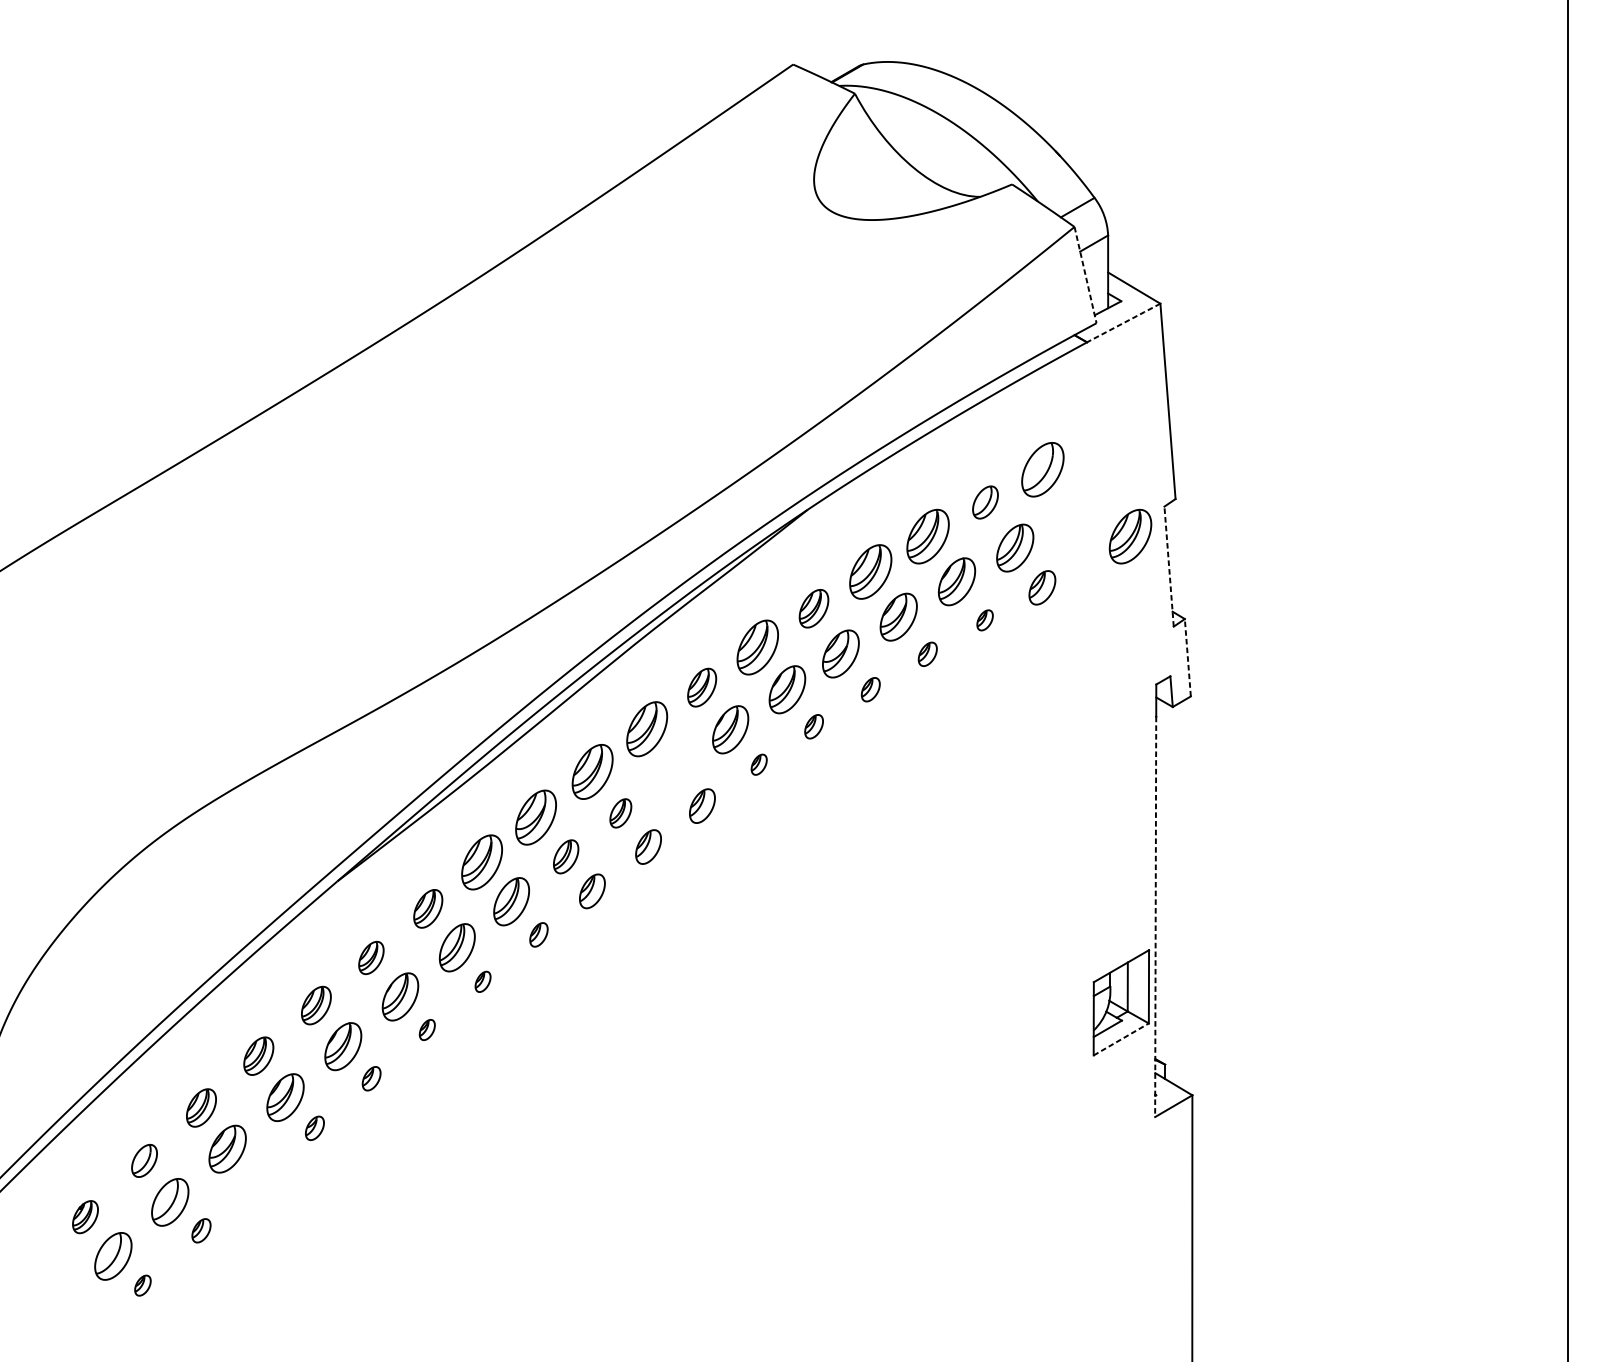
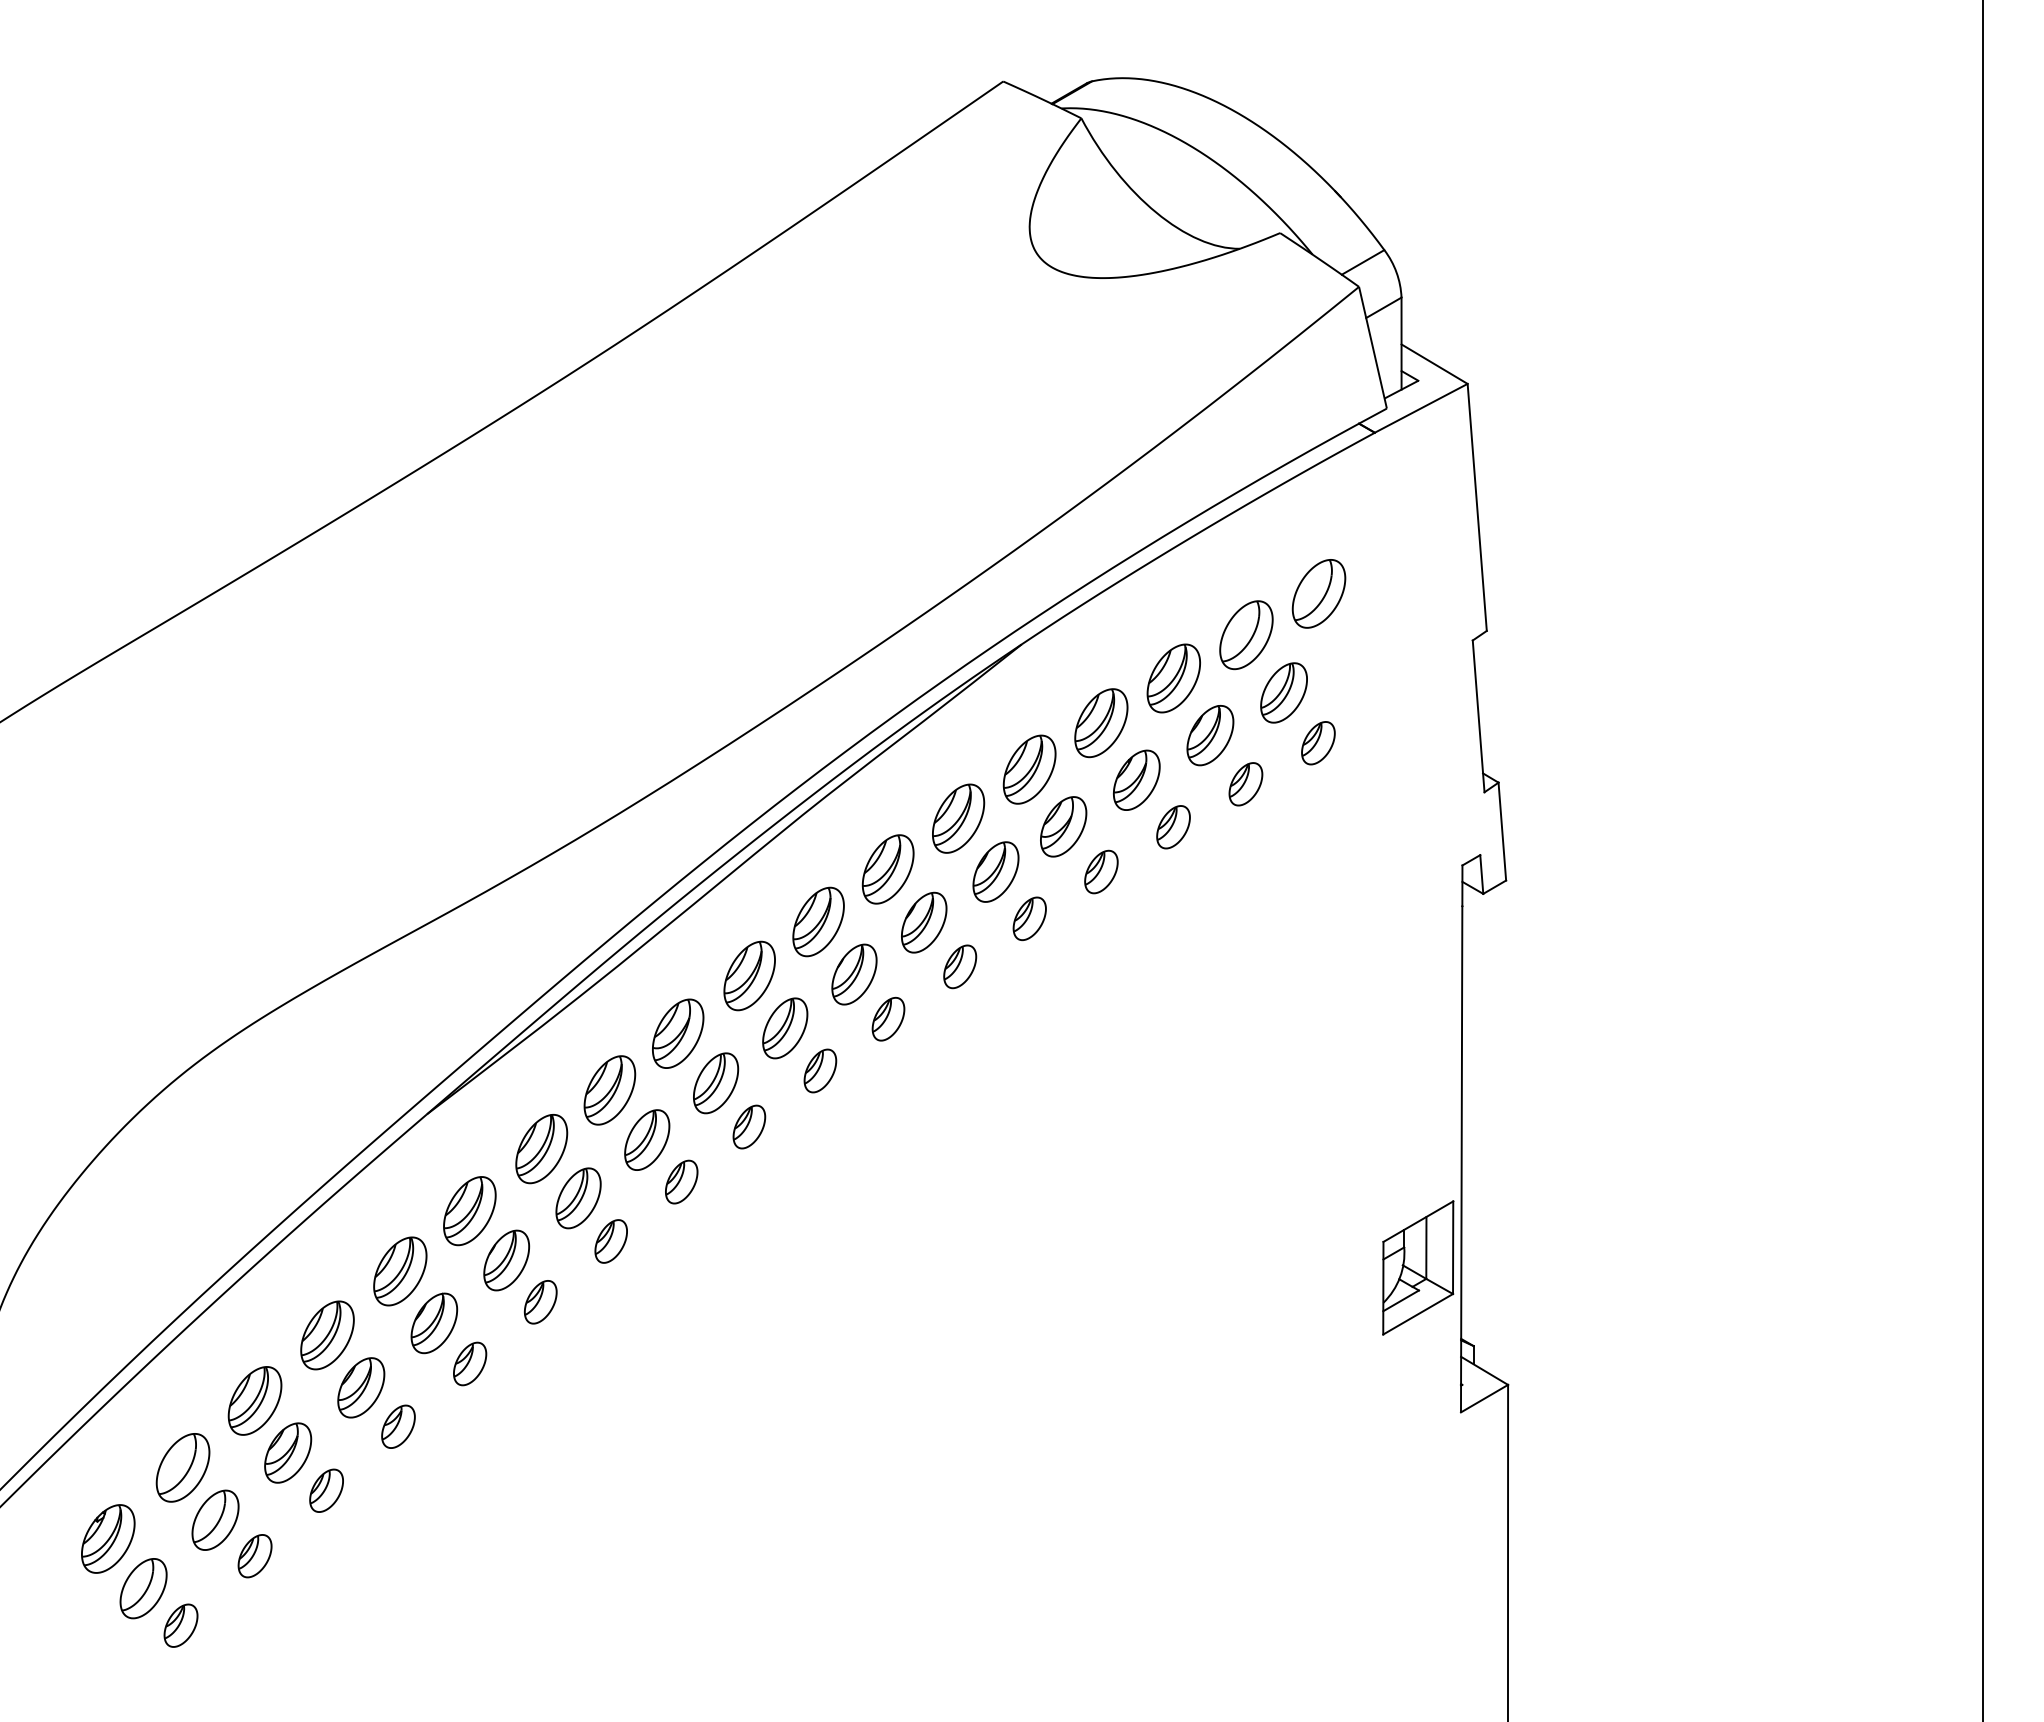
line: (1085, 275) -> (1373, 348), dashed -> solid
line: (1123, 323) -> (1421, 408), dashed -> solid
part: (985, 502) -> (1246, 635), size x1.67
part: (1130, 536) -> (1429, 678), removed
line: (1169, 565) -> (1478, 715), dashed -> solid
part: (813, 608) -> (1029, 769), size x1.43
part: (984, 620) -> (1245, 784), size x1.67
part: (927, 654) -> (1173, 827), size x1.43
line: (1187, 657) -> (1502, 831), dashed -> solid
part: (701, 687) -> (887, 869), size x1.43
part: (870, 689) -> (1101, 871), size x1.43
part: (813, 726) -> (1029, 918), size x1.43
part: (759, 764) -> (960, 966), size x1.67
part: (675, 770) -> (854, 974), added
part: (620, 813) -> (785, 1028), size x1.67
part: (566, 856) -> (716, 1083), size x1.43
part: (428, 909) -> (541, 1149), size x1.43
line: (1155, 917) -> (1461, 1159), dashed -> solid
part: (538, 934) -> (681, 1181), size x1.43
part: (371, 958) -> (469, 1211), size x1.67
part: (482, 981) -> (610, 1241), size x1.67
part: (316, 1005) -> (400, 1271), size x1.43
part: (427, 1030) -> (540, 1302), size x1.67
line: (1121, 1039) -> (1418, 1314), dashed -> solid
part: (258, 1056) -> (327, 1335), size x1.43
part: (371, 1078) -> (470, 1363), size x1.43
part: (201, 1107) -> (254, 1400), size x1.43
part: (314, 1128) -> (398, 1426), size x1.43
part: (144, 1160) -> (182, 1467), size x1.67
part: (257, 1178) -> (326, 1490), added
part: (85, 1216) -> (108, 1538), size x1.67
part: (201, 1231) -> (254, 1556), size x1.43
part: (142, 1285) -> (180, 1625), size x1.67

